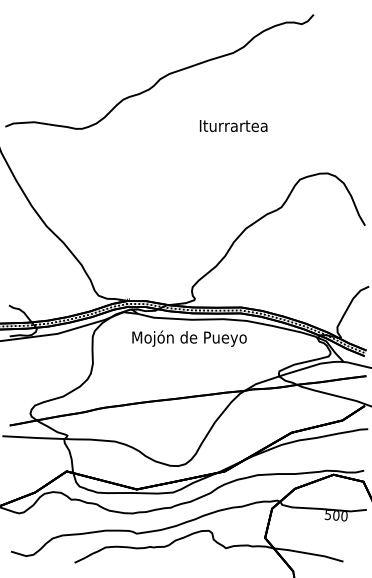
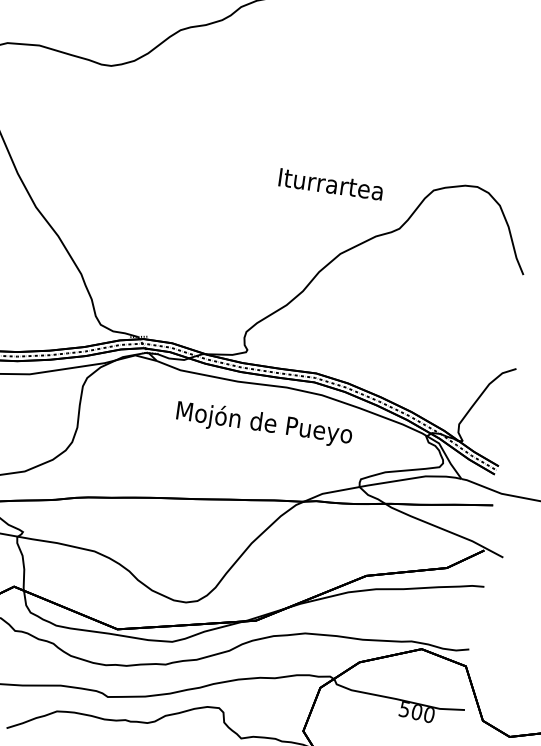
text: (233, 126) -> (330, 185), moved
text: (189, 338) -> (264, 423), moved

